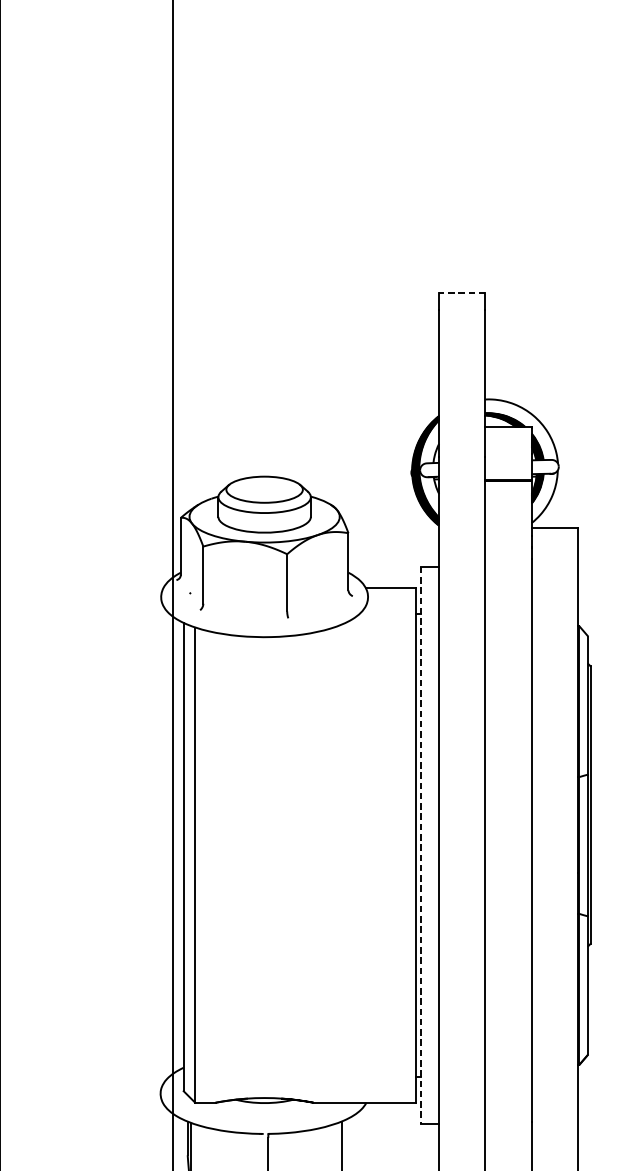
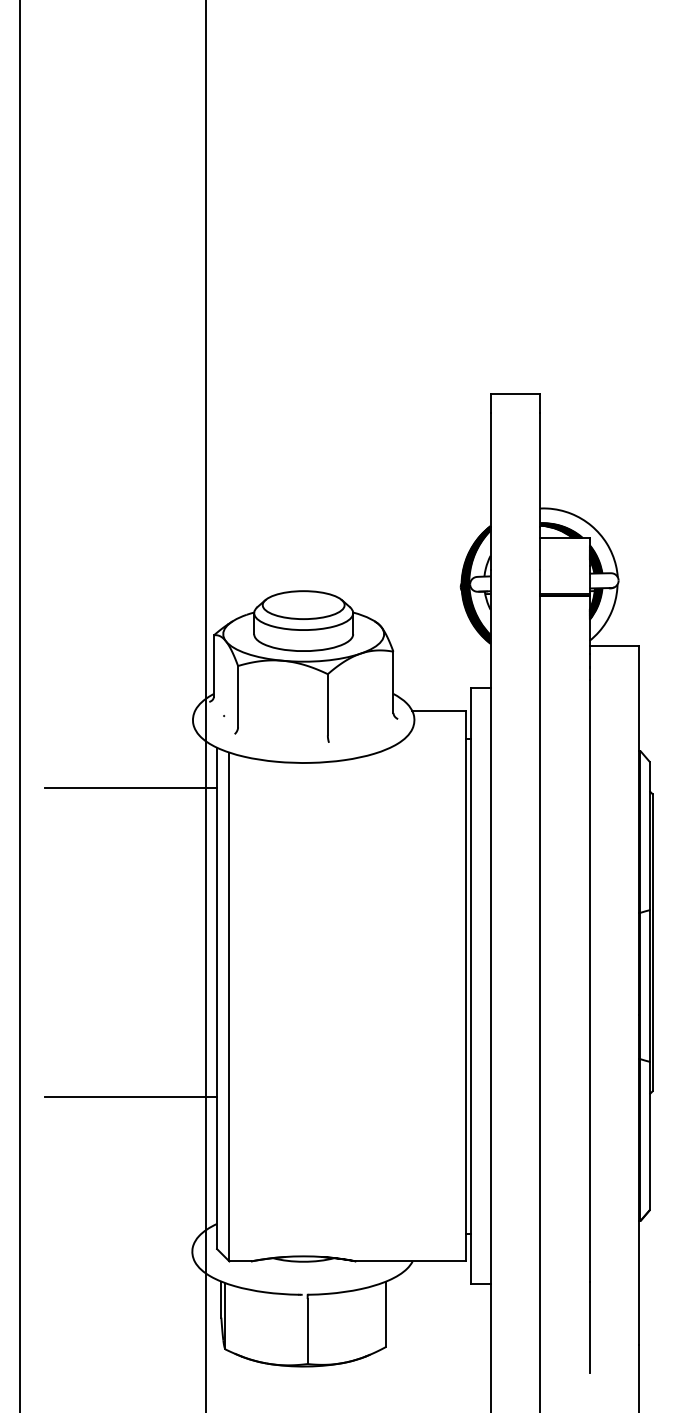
line: (462, 292) -> (515, 394), dashed -> solid
line: (103, 661) -> (131, 788), added
line: (420, 845) -> (470, 986), dashed -> solid
line: (103, 949) -> (131, 1097), added

